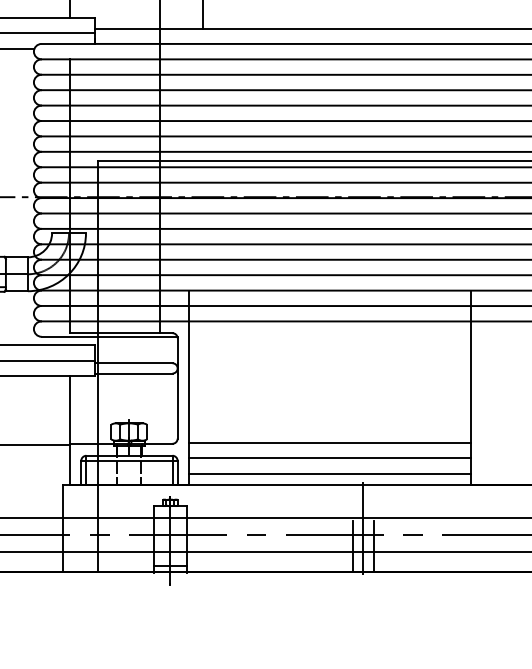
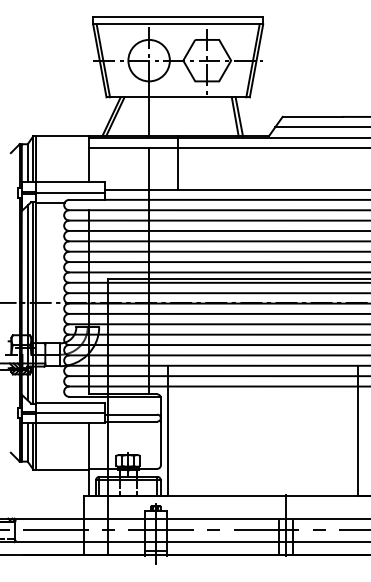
line: (330, 443) -> (263, 468), removed
line: (330, 458) -> (263, 478), removed
line: (330, 473) -> (263, 488), removed

